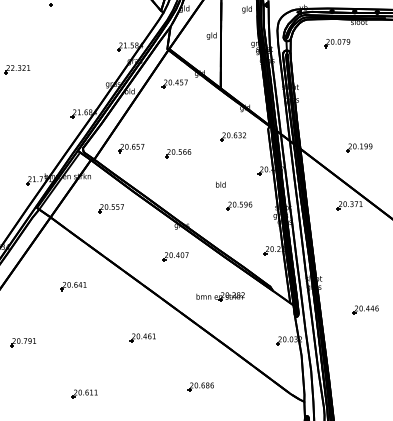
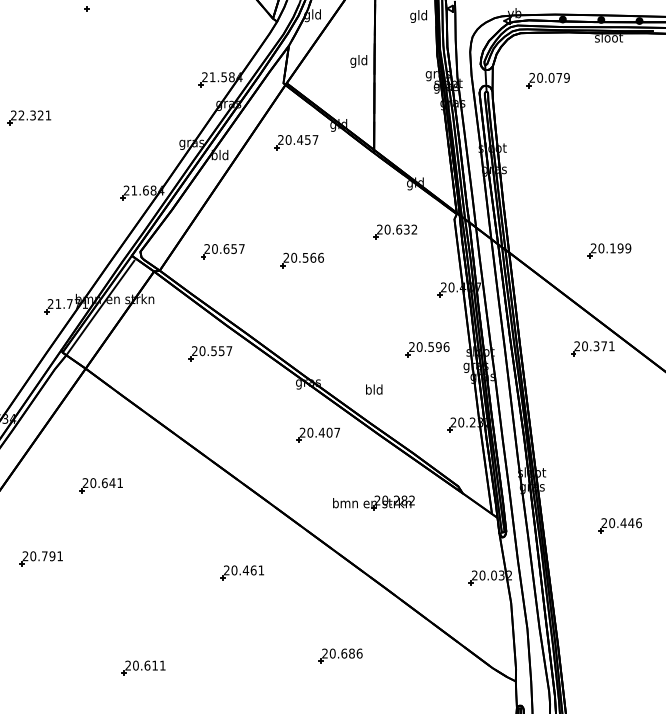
part: (337, 43) -> (548, 80), moved
text: (220, 184) -> (373, 389), moved
part: (239, 205) -> (427, 348), moved
part: (110, 208) -> (209, 353), moved
part: (175, 256) -> (317, 434), moved
part: (73, 286) -> (100, 485), moved
part: (23, 342) -> (41, 558), moved

